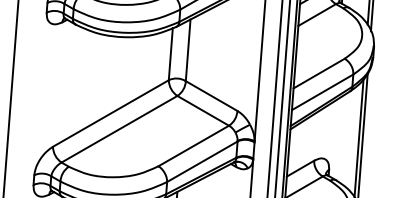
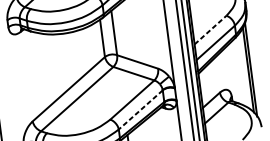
line: (319, 73) -> (210, 29), solid -> dashed
line: (202, 161) -> (140, 109), solid -> dashed

